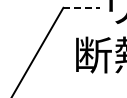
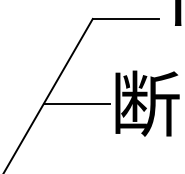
line: (82, 7) -> (126, 18), dashed -> solid
line: (53, 55) -> (75, 104), added

